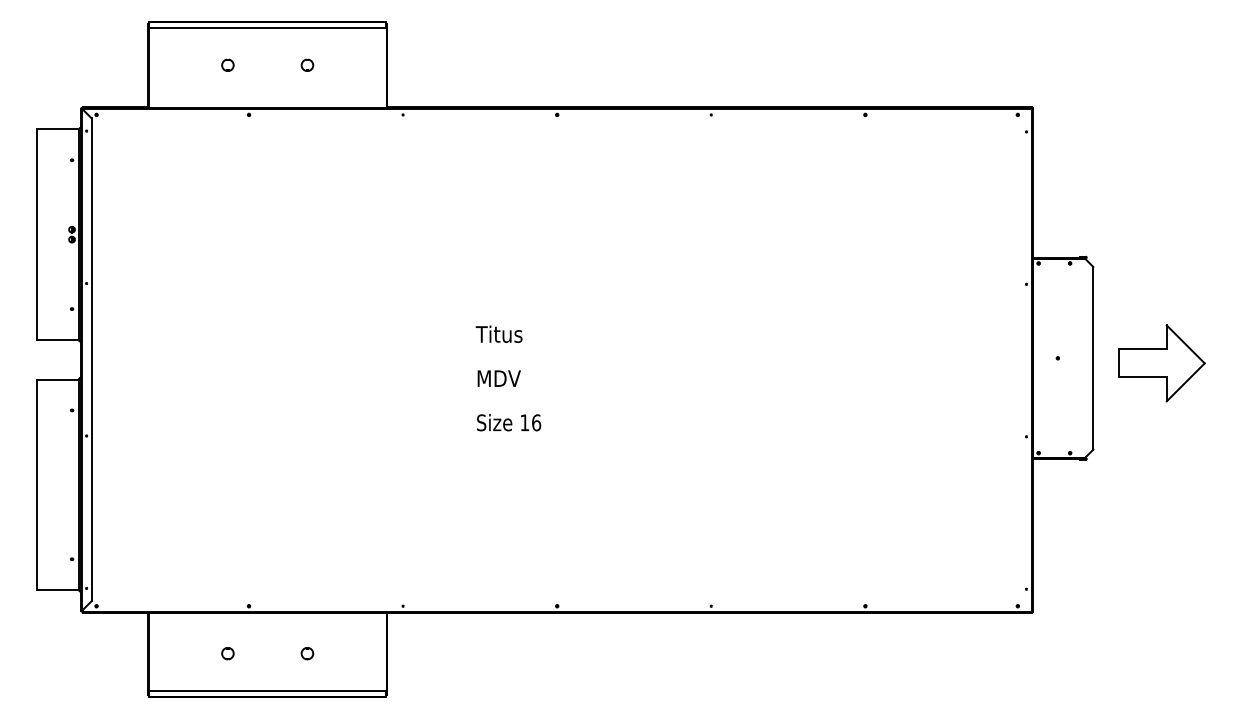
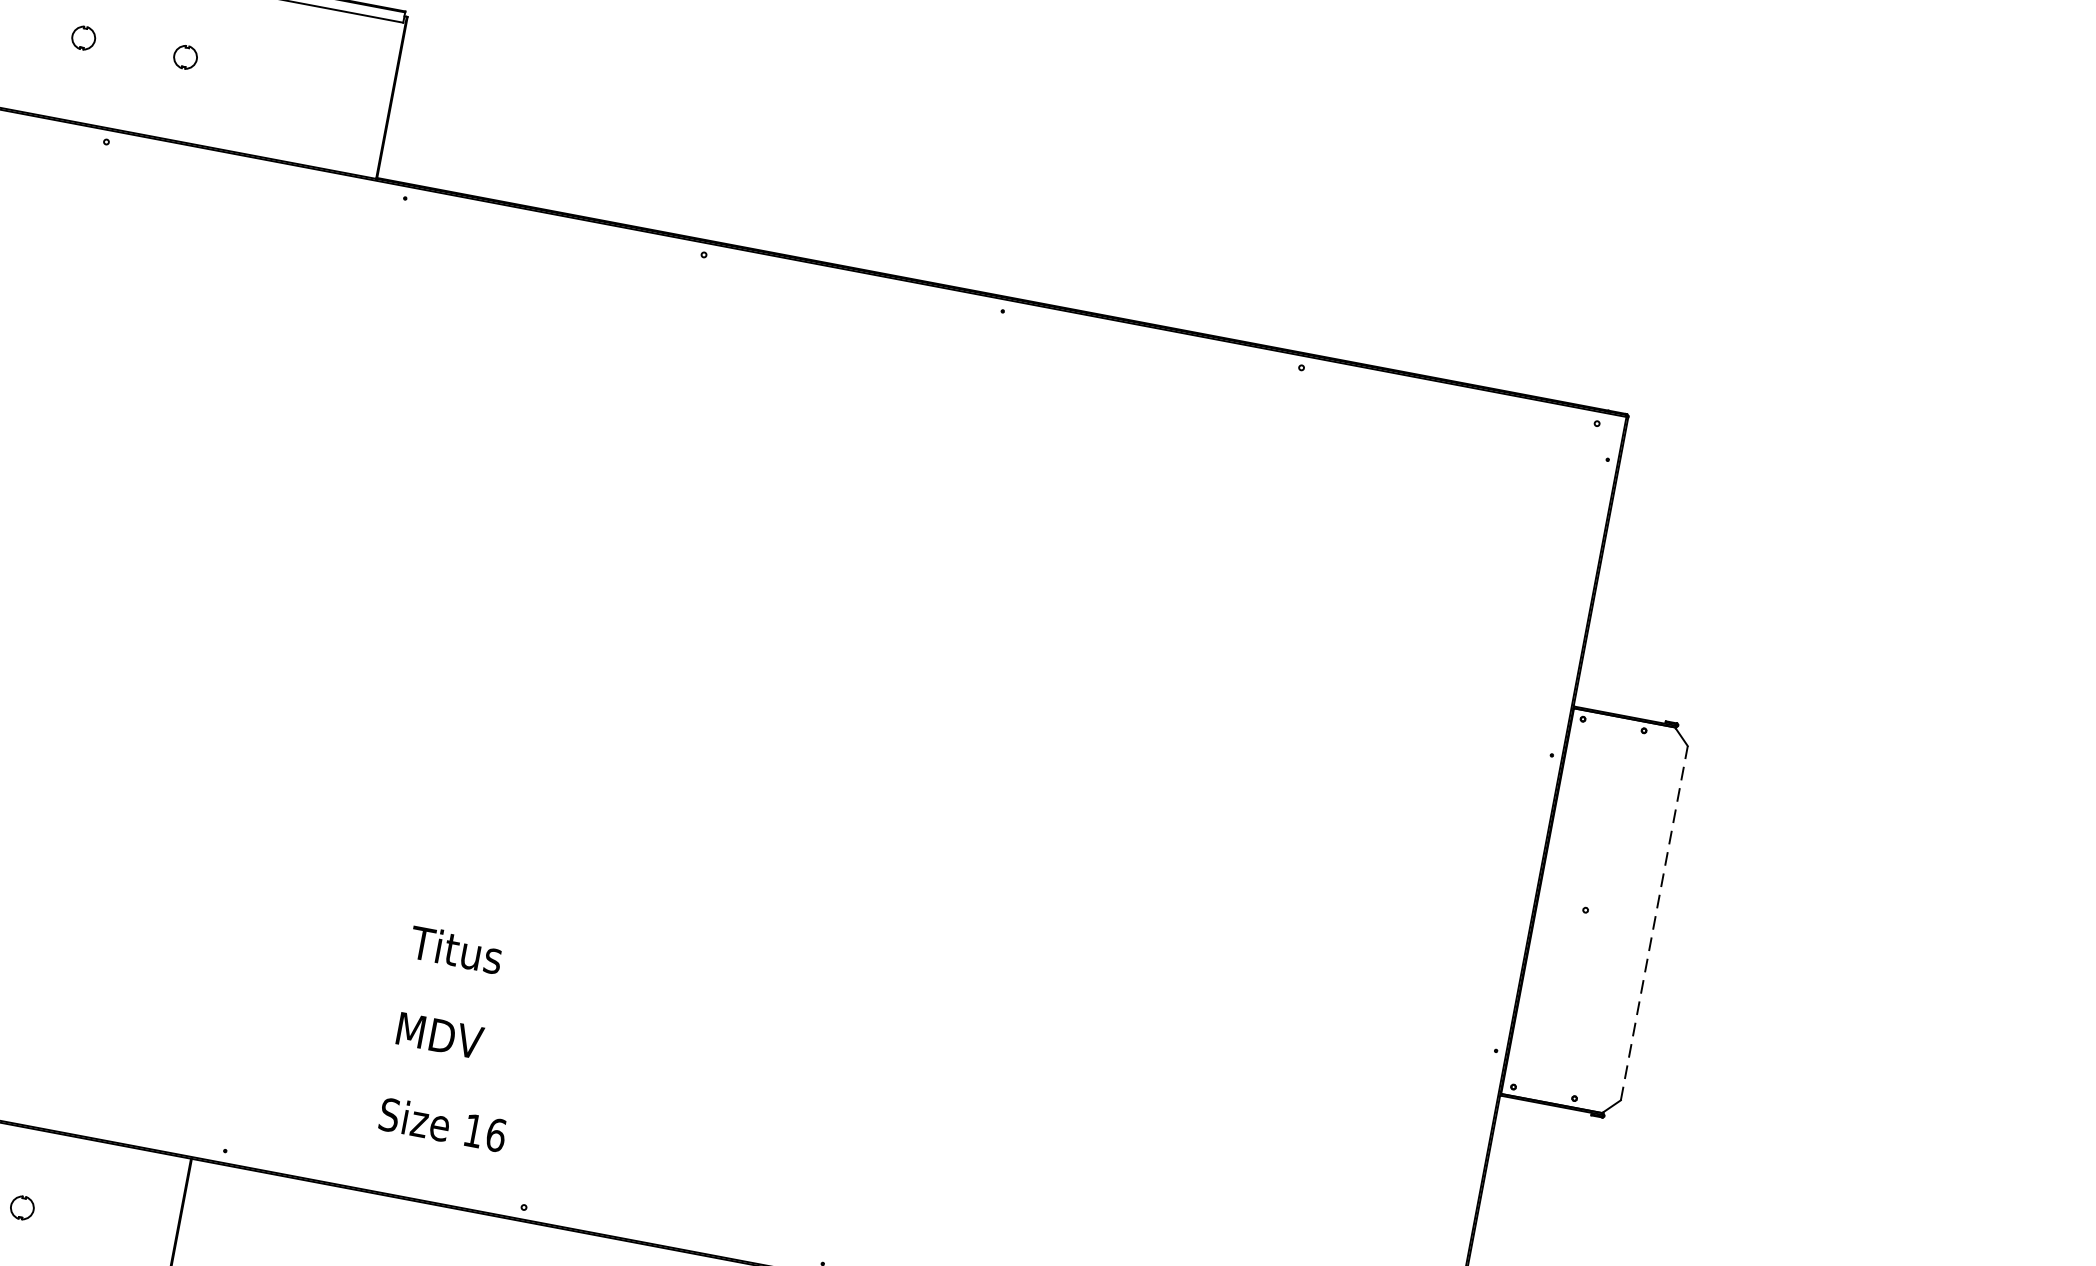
part: (307, 64) -> (185, 55), moved
line: (1093, 357) -> (1654, 921), solid -> dashed
part: (1161, 363) -> (1784, 958), removed
text: (508, 378) -> (458, 1038), moved

